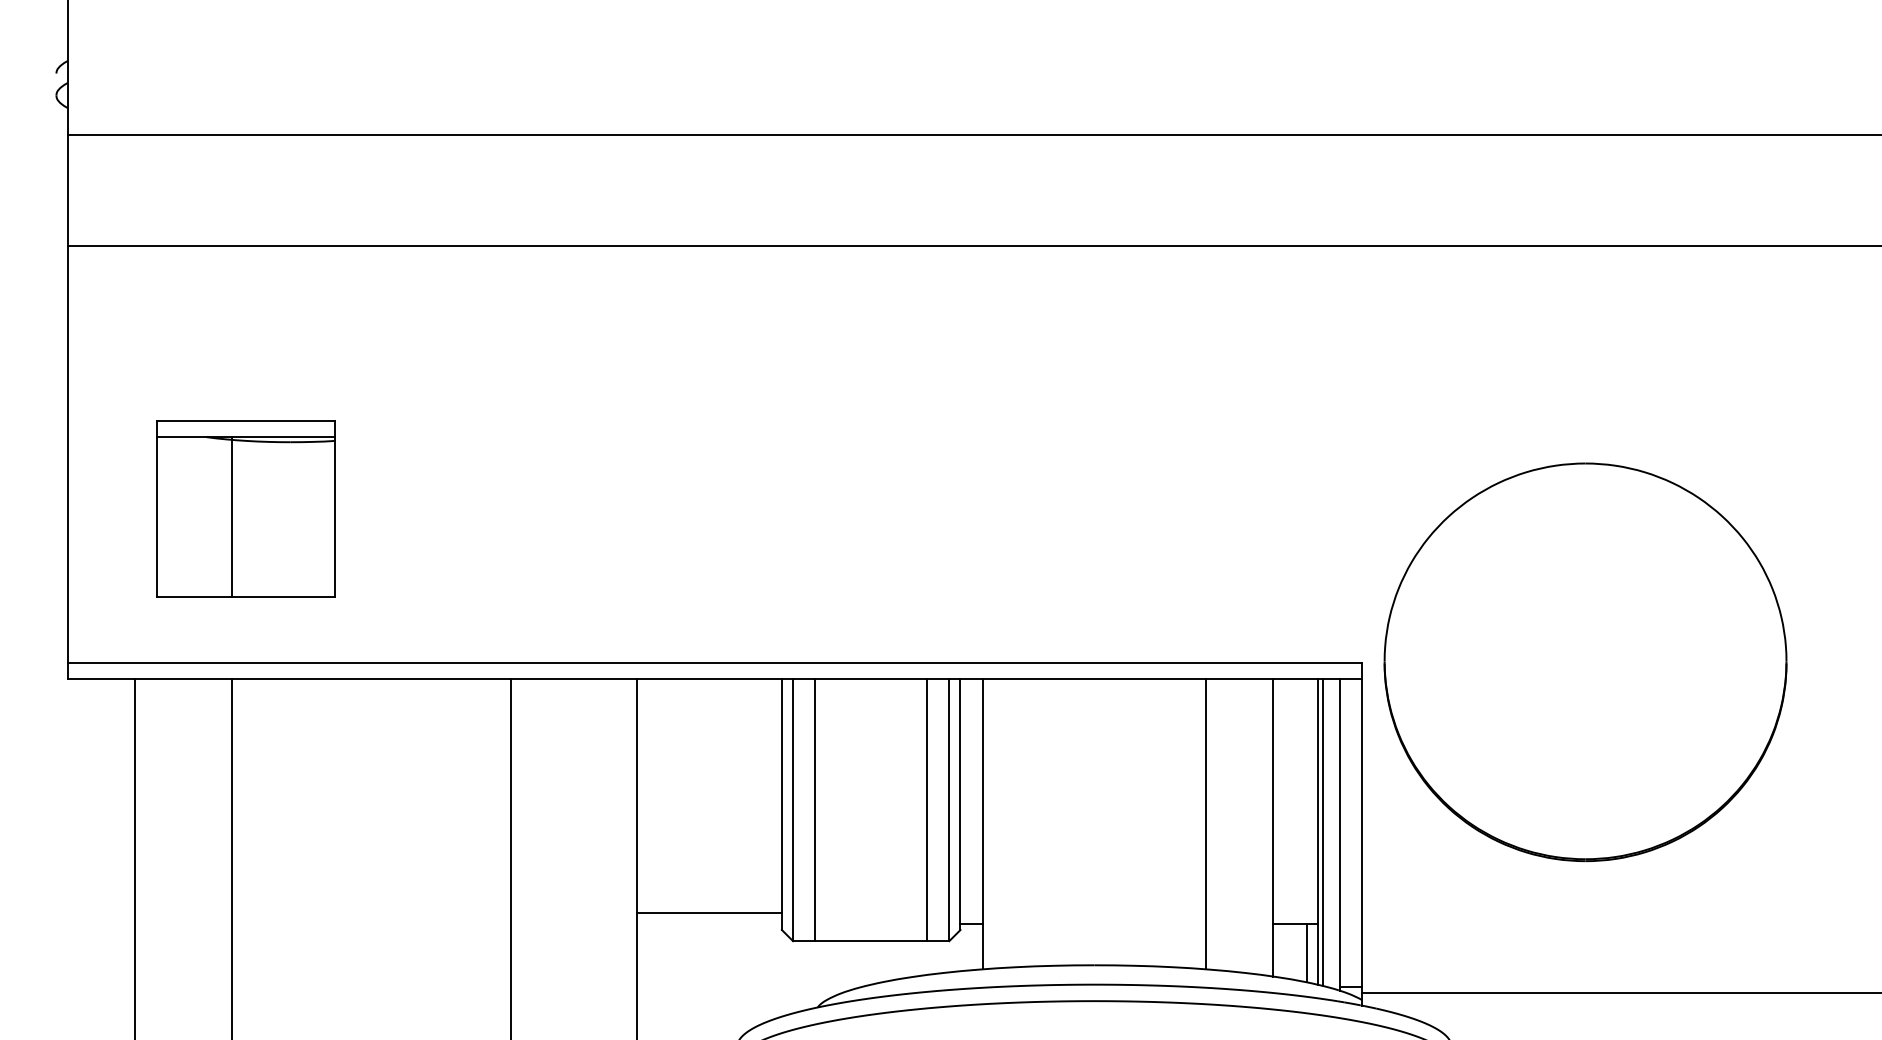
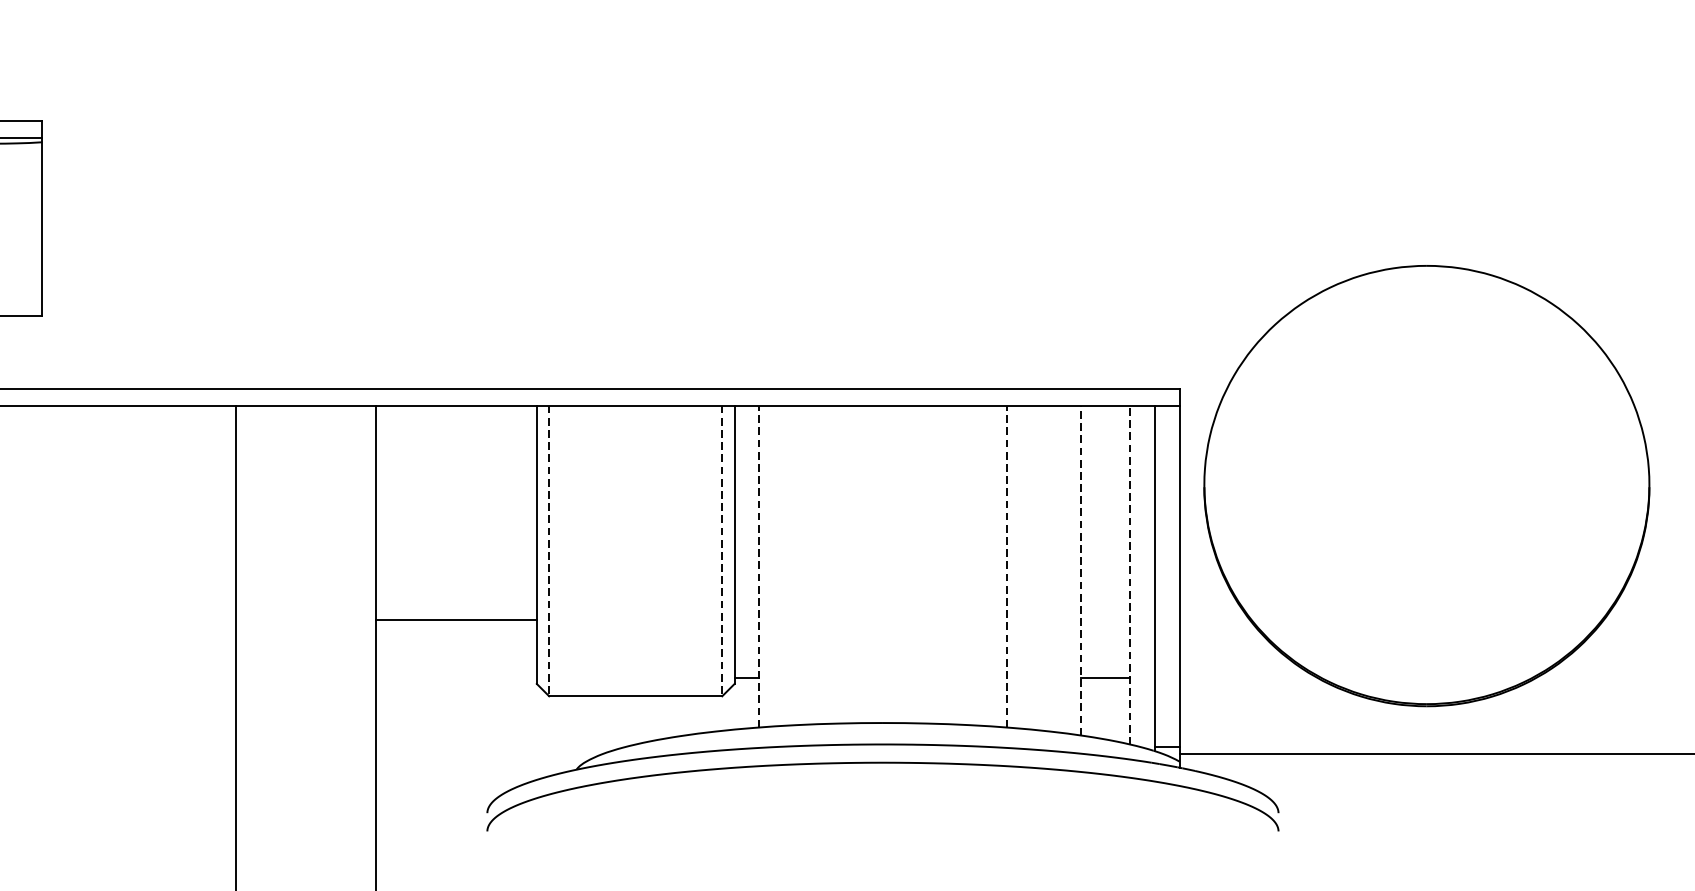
part: (1585, 662) -> (1426, 486), moved
line: (815, 809) -> (574, 550), removed
line: (927, 809) -> (698, 550), removed
line: (793, 810) -> (549, 551), solid -> dashed
line: (949, 810) -> (722, 551), solid -> dashed
line: (982, 823) -> (758, 565), solid -> dashed
line: (1206, 823) -> (1007, 565), solid -> dashed
line: (1273, 827) -> (1081, 570), solid -> dashed
line: (1317, 831) -> (1130, 574), solid -> dashed
line: (1322, 832) -> (1135, 575), removed
line: (708, 913) -> (455, 620), moved
line: (1306, 953) -> (1117, 709), removed

